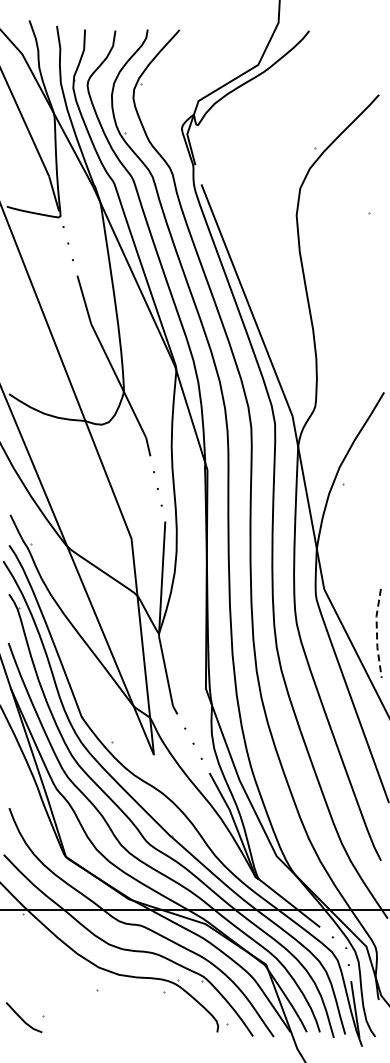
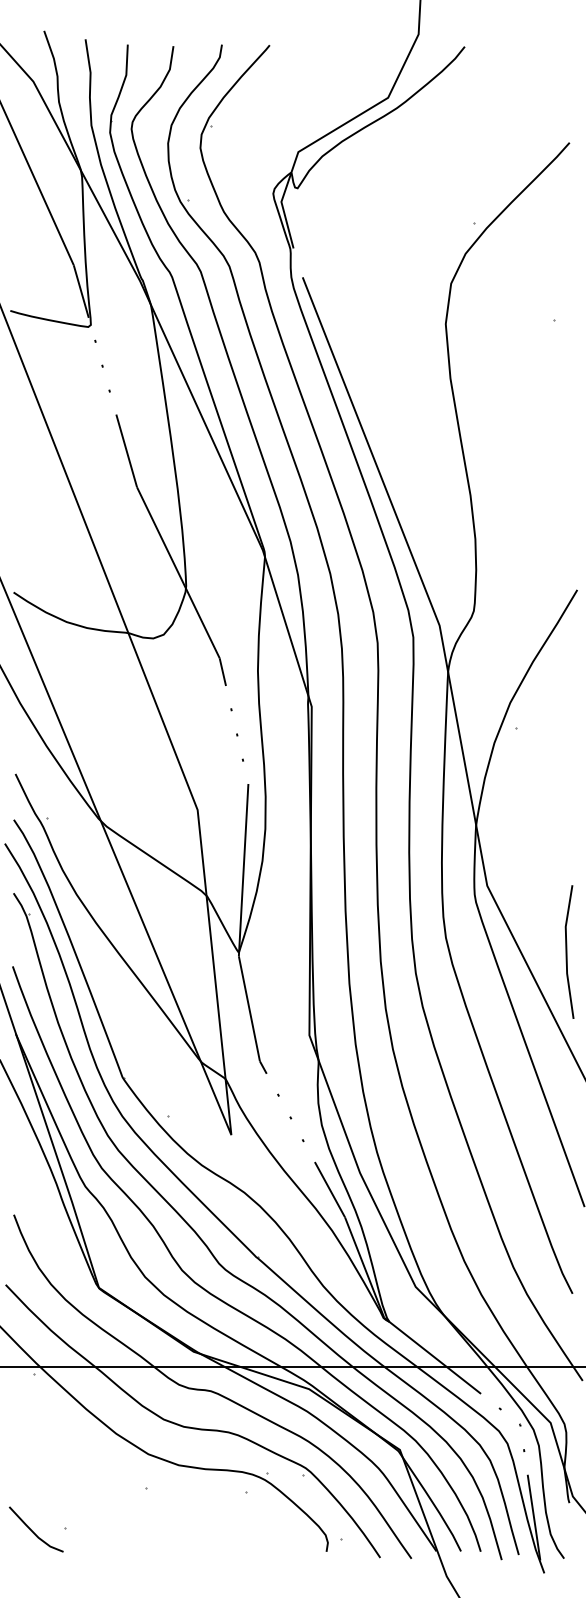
line: (376, 633) -> (565, 952), dashed -> solid

